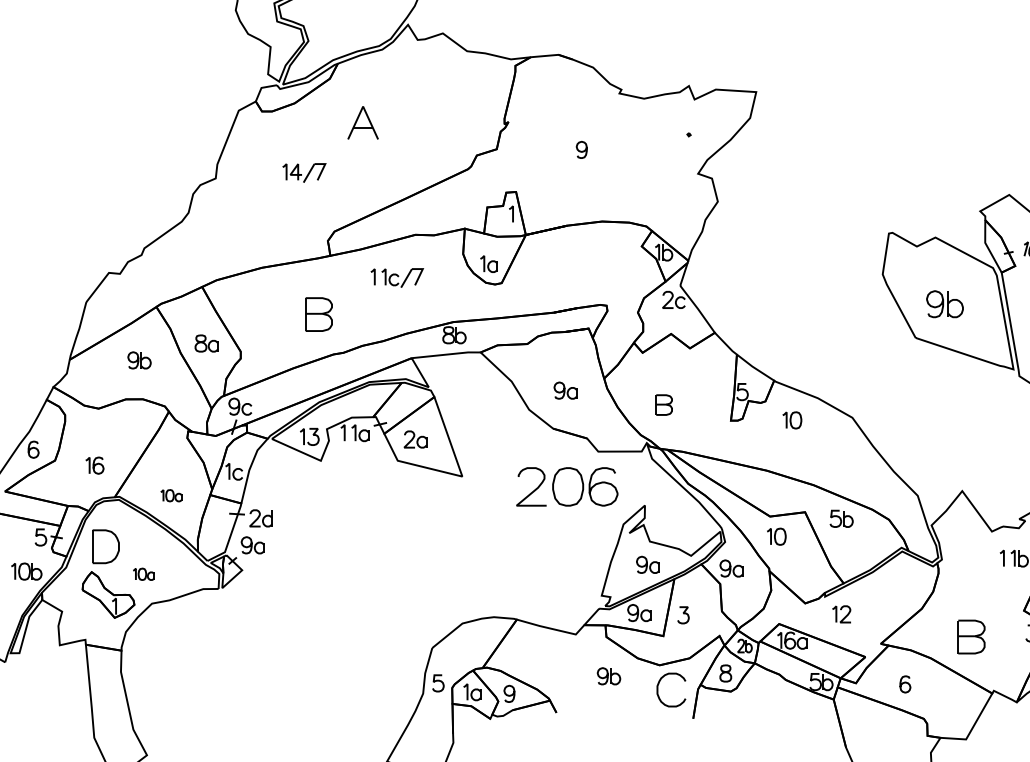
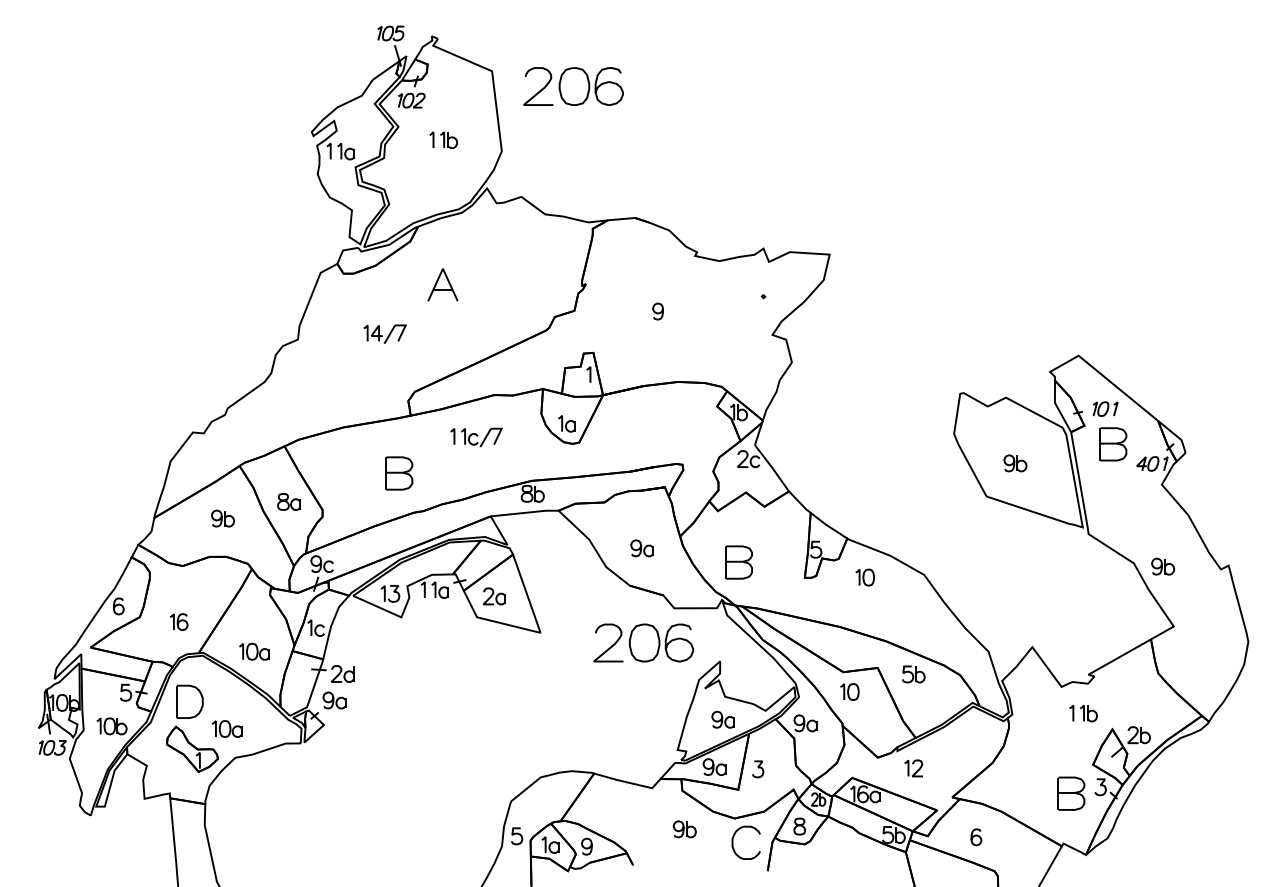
part: (945, 304) -> (1015, 463), size x0.62
part: (663, 405) -> (738, 562), size x1.67
part: (171, 495) -> (254, 651), size x1.43
part: (144, 573) -> (227, 728), size x1.43
part: (971, 636) -> (1071, 793), moved

